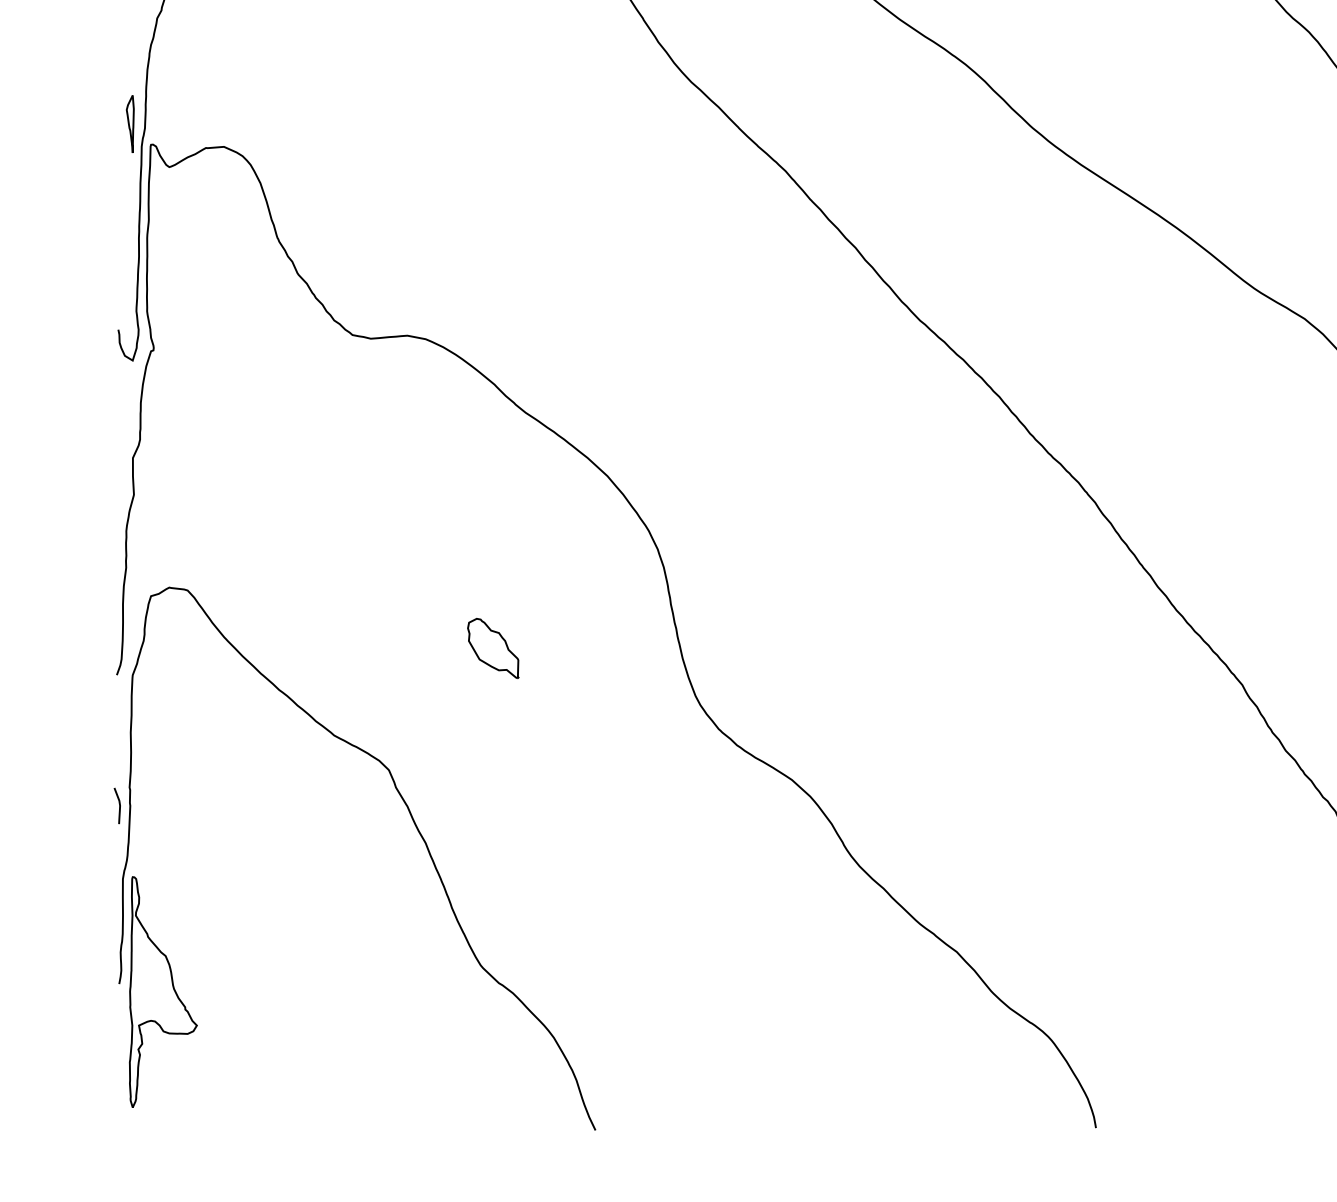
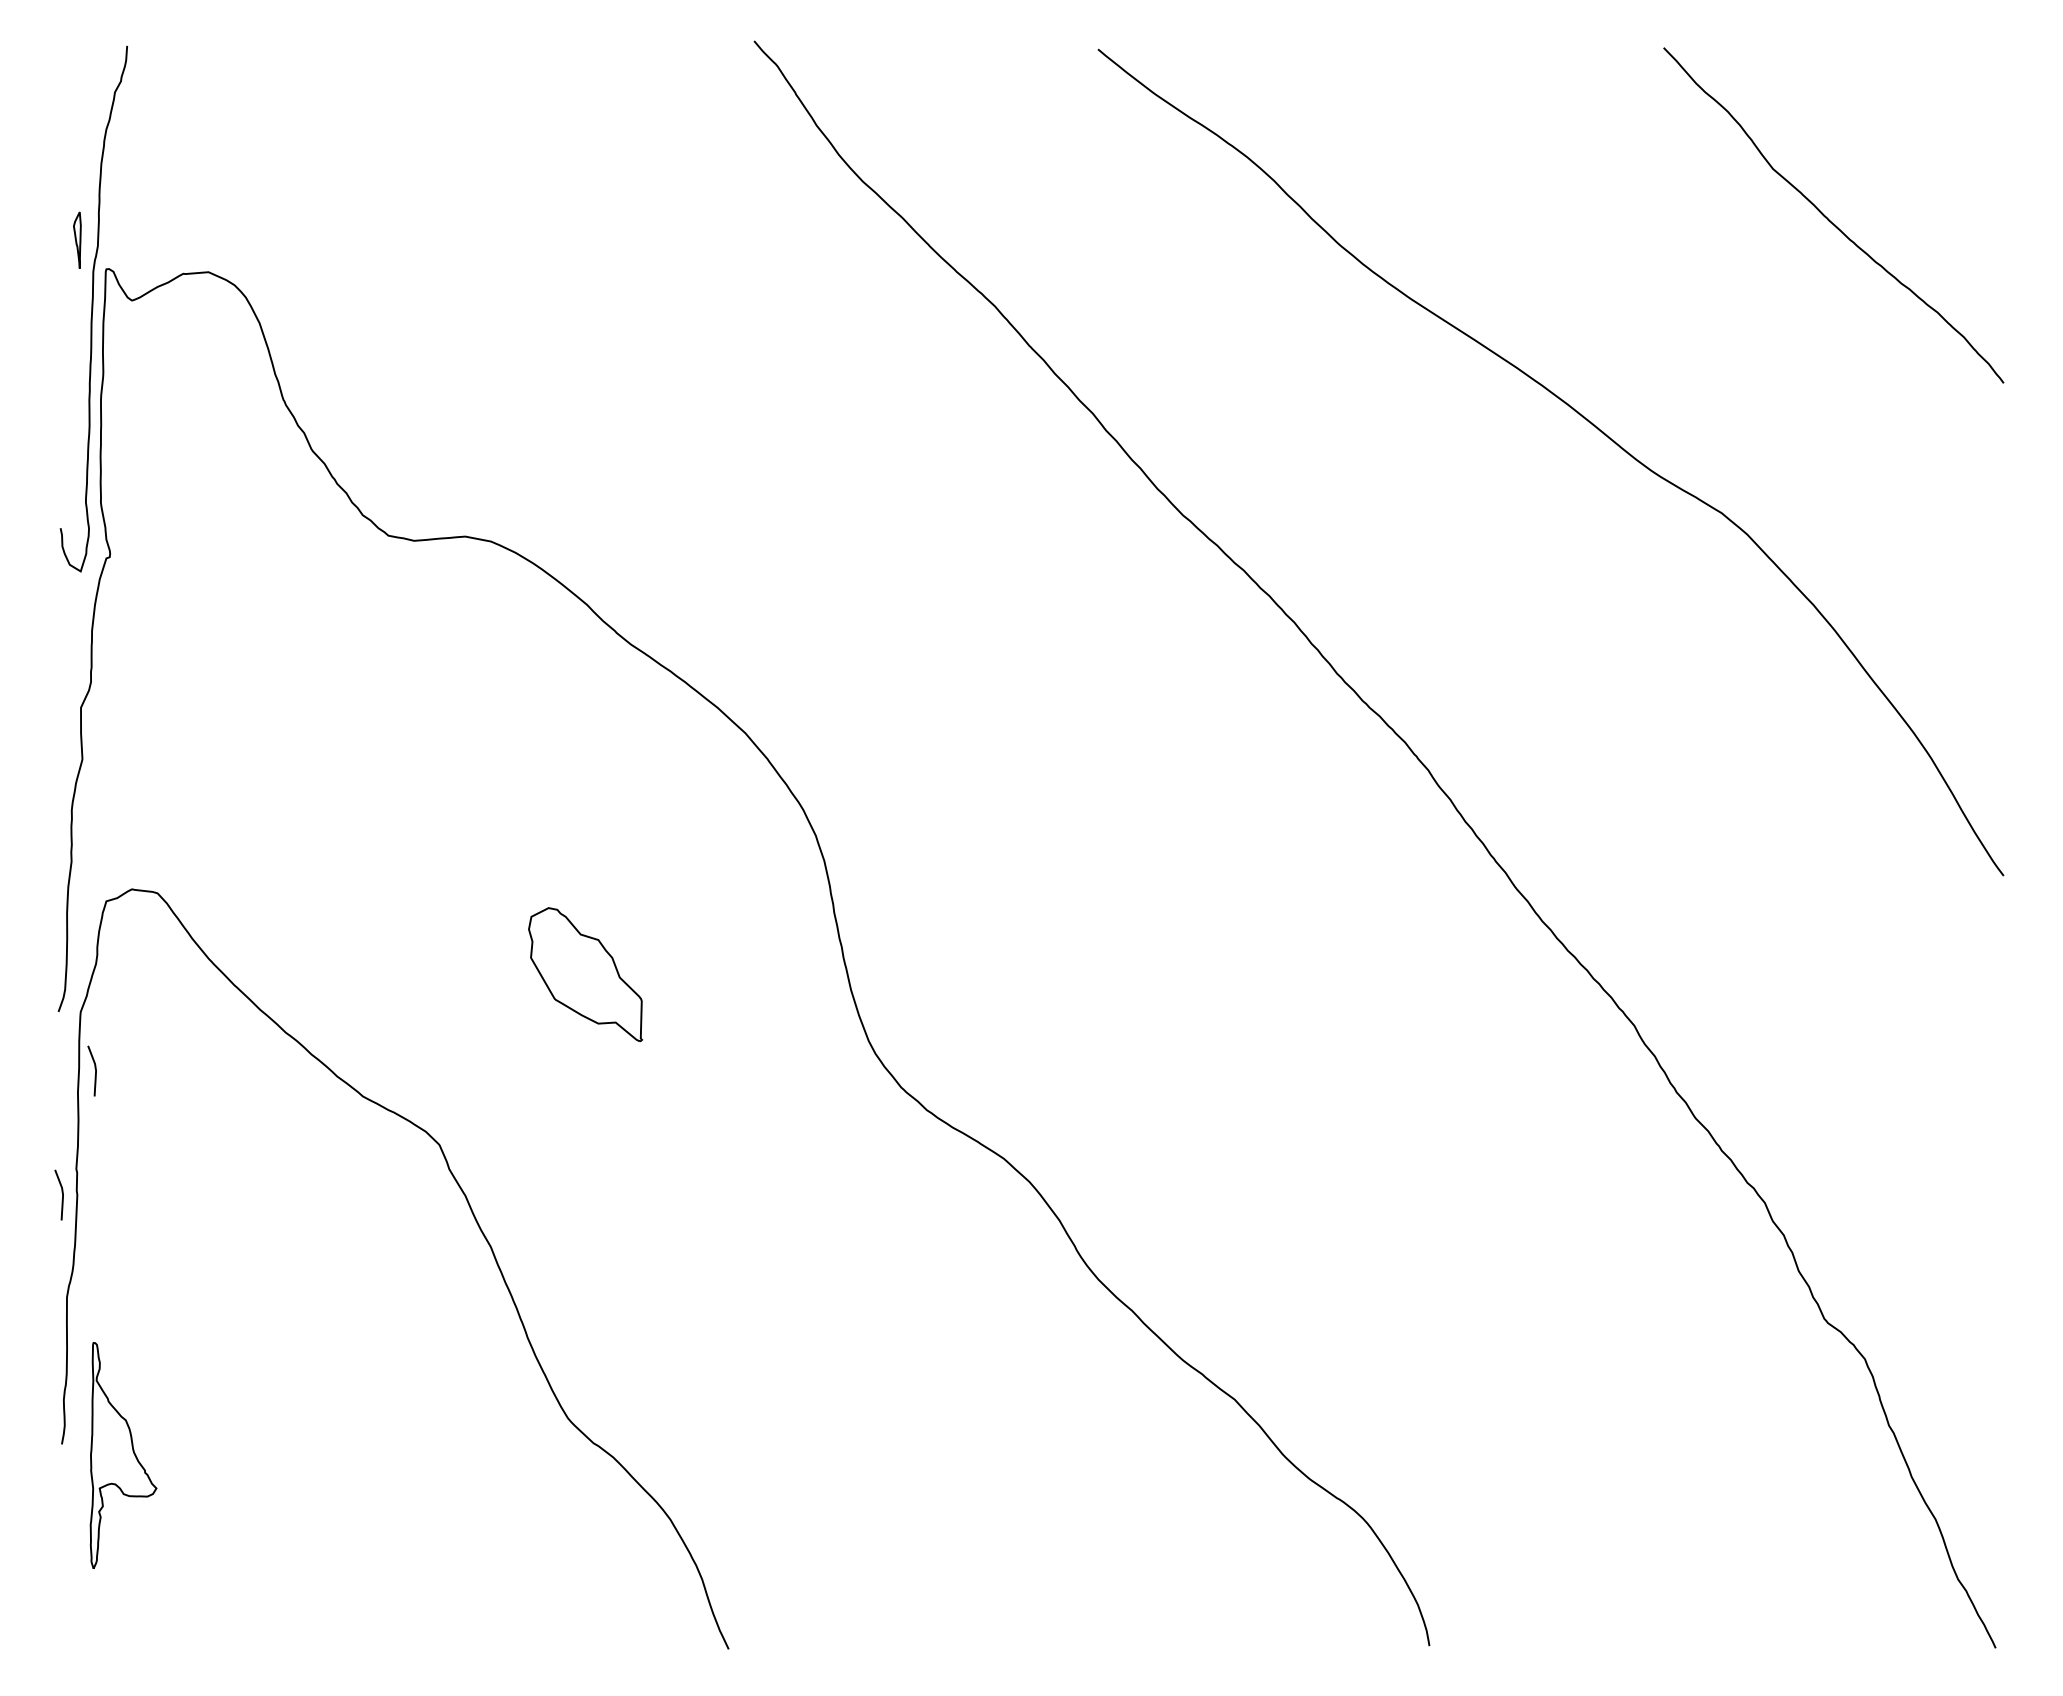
part: (130, 123) -> (77, 239), size x0.7
part: (493, 648) -> (585, 974), size x1.6
curve: (142, 715) -> (94, 1068), added
part: (163, 991) -> (123, 1455), size x0.7

